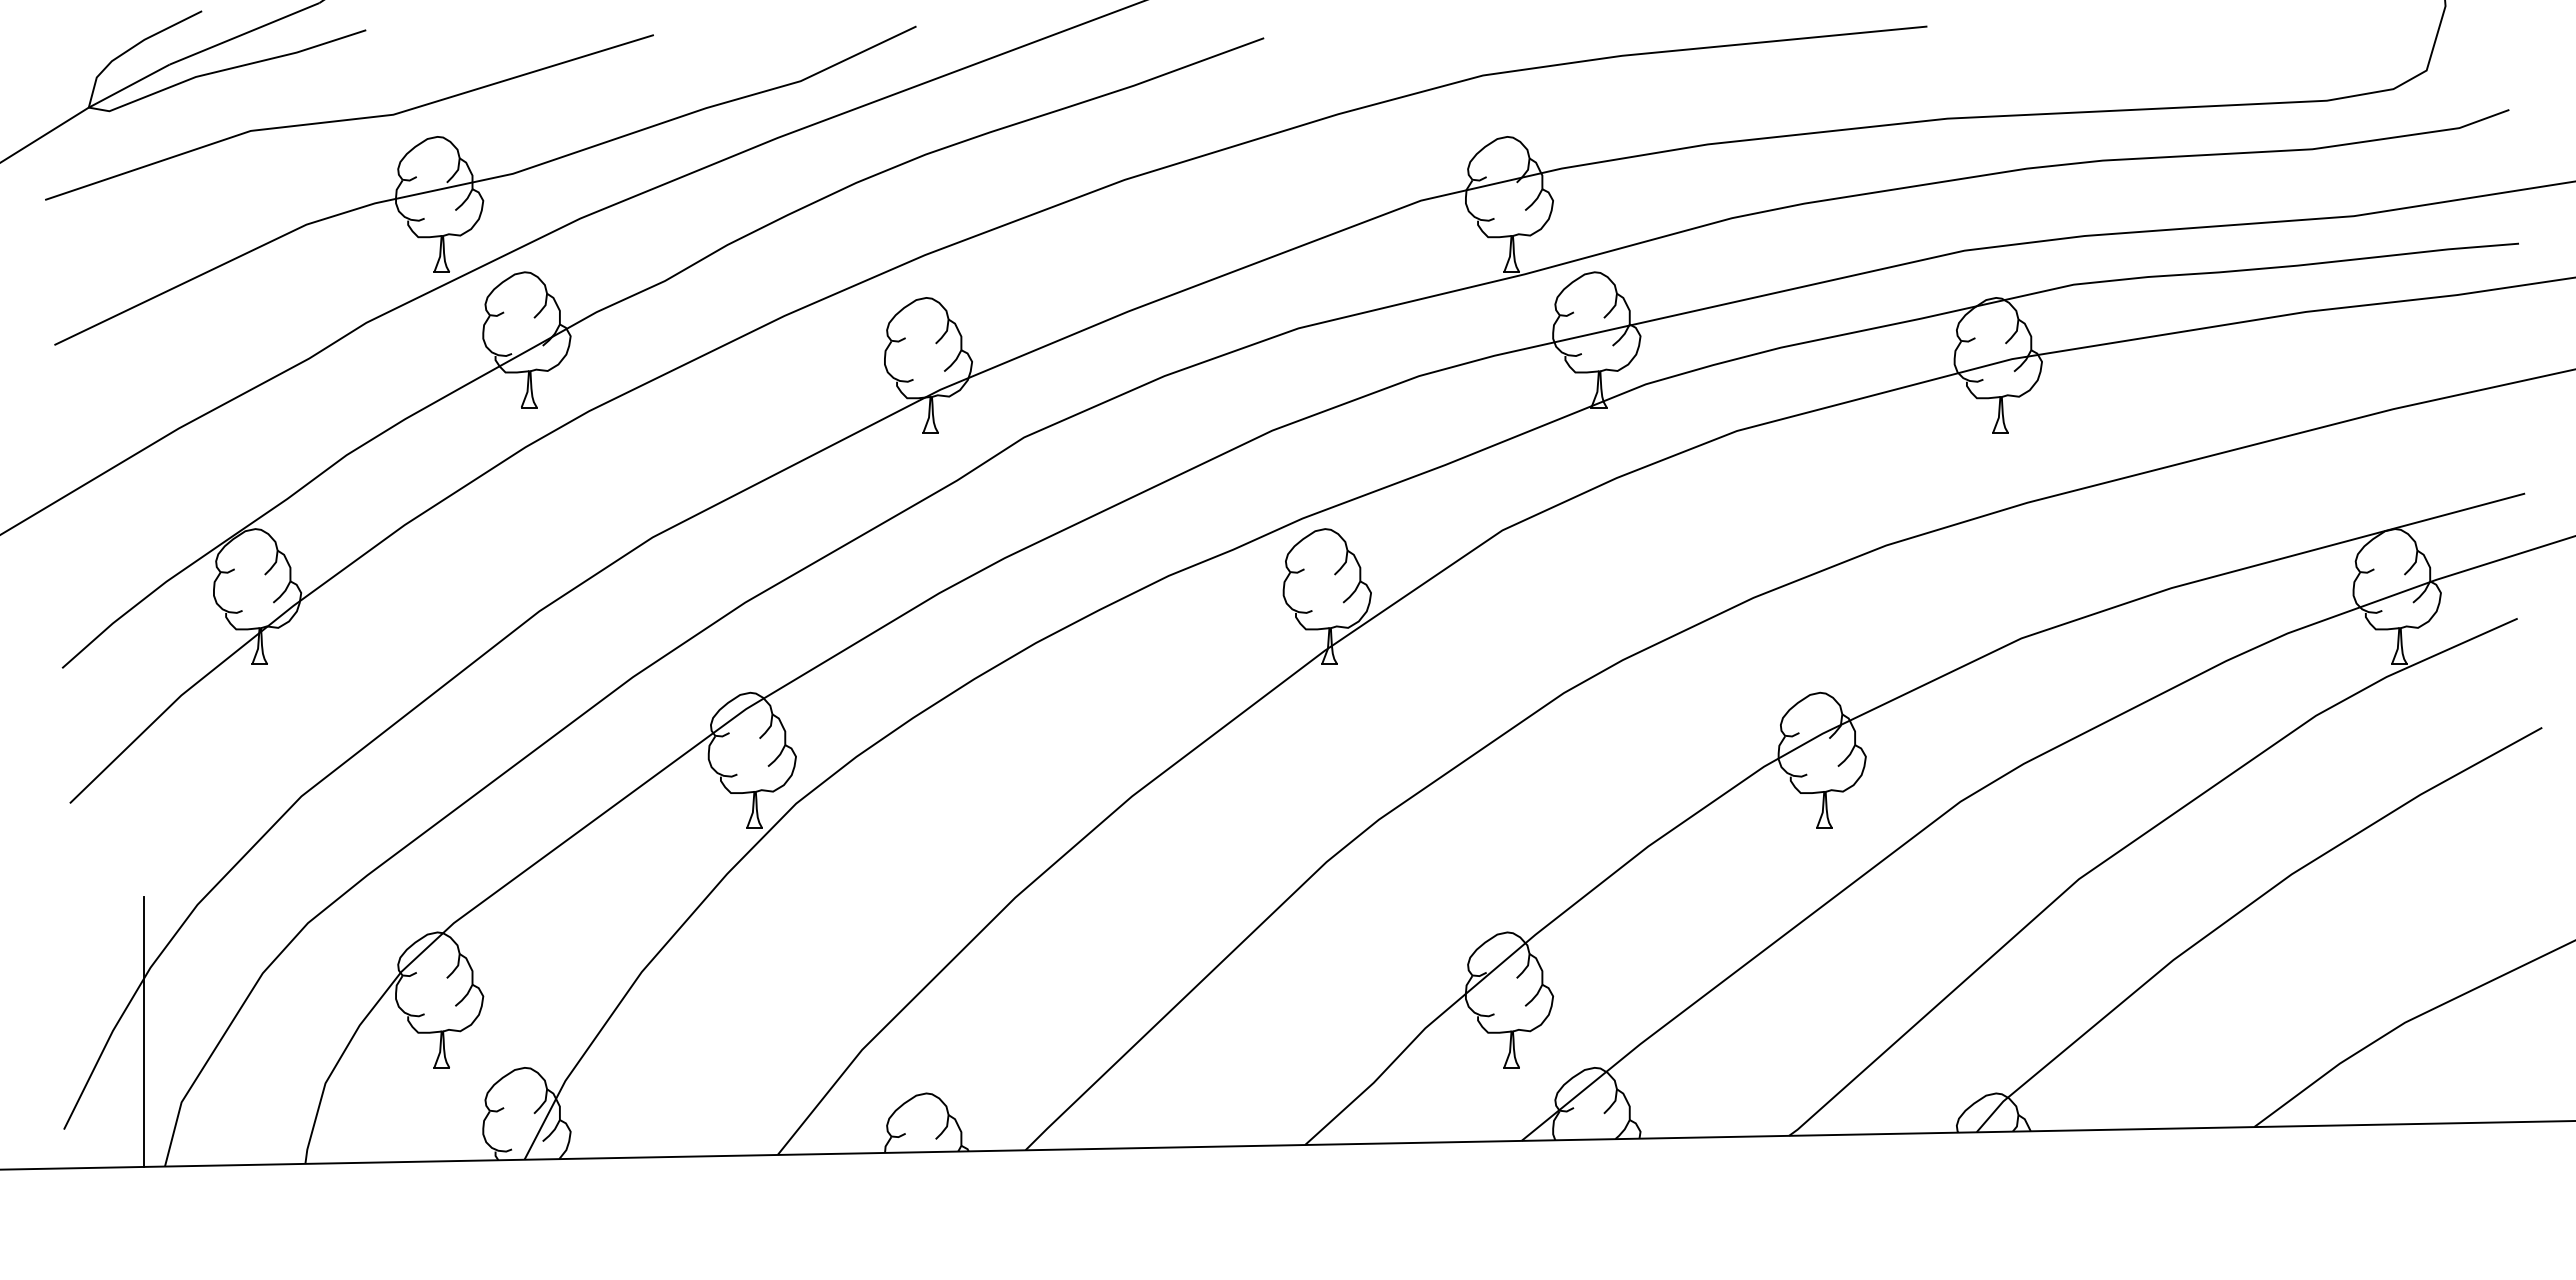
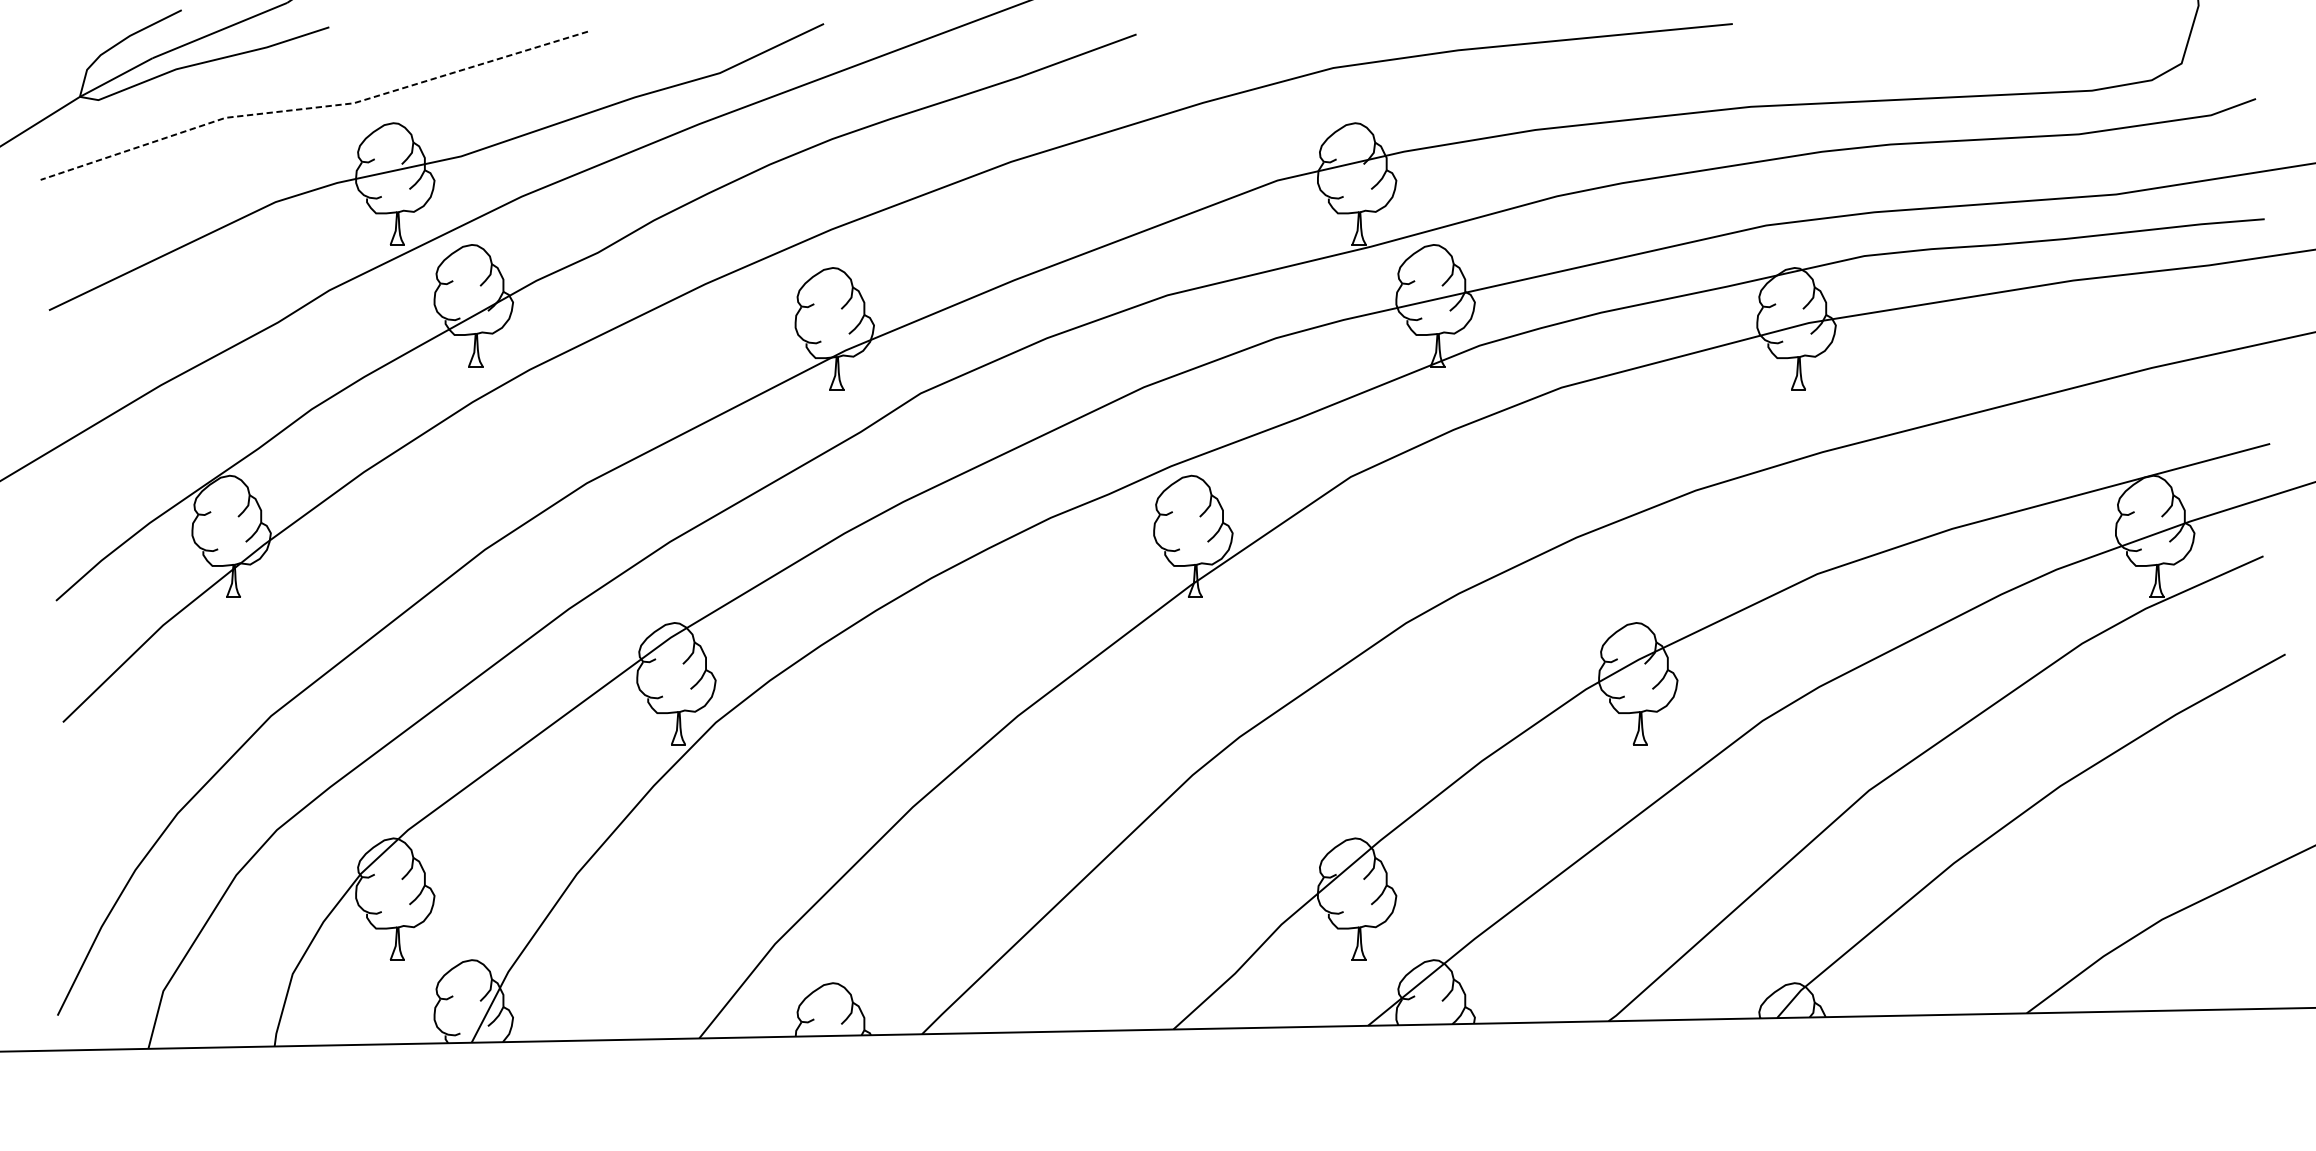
line: (349, 119) -> (314, 107), solid -> dashed
line: (144, 1031) -> (129, 927), removed

